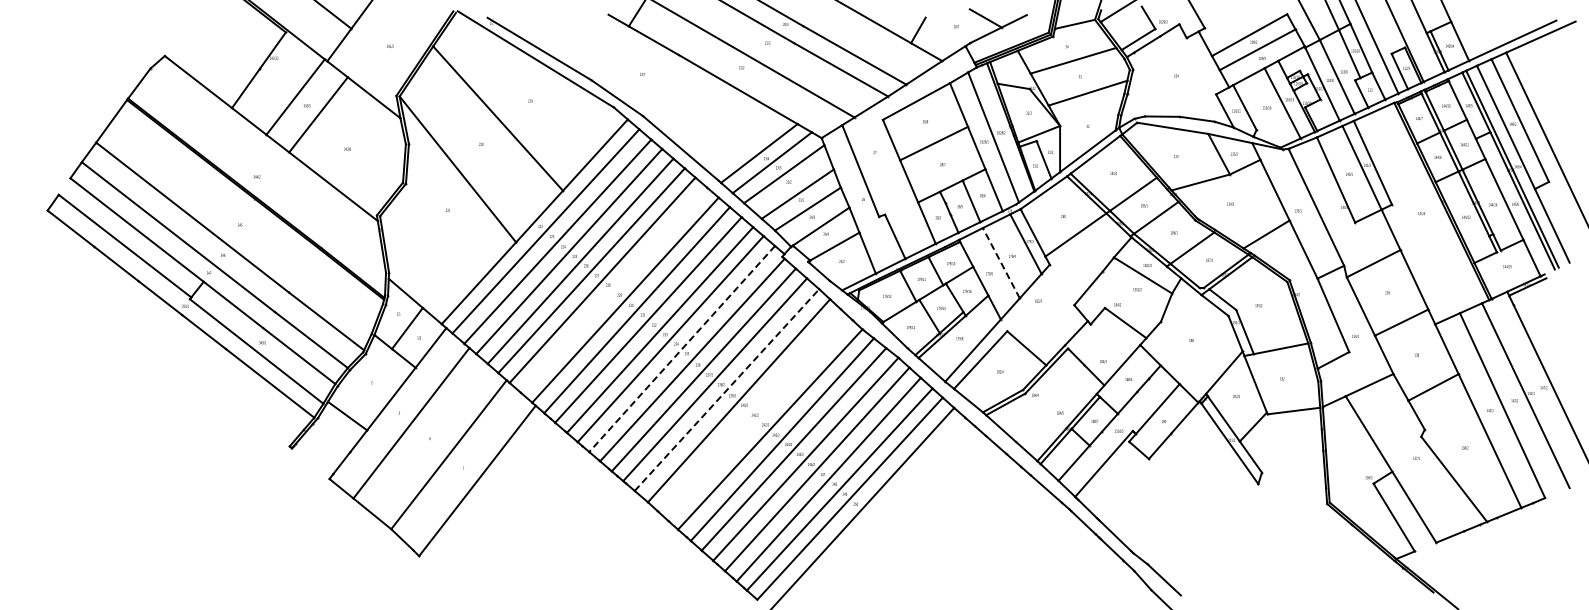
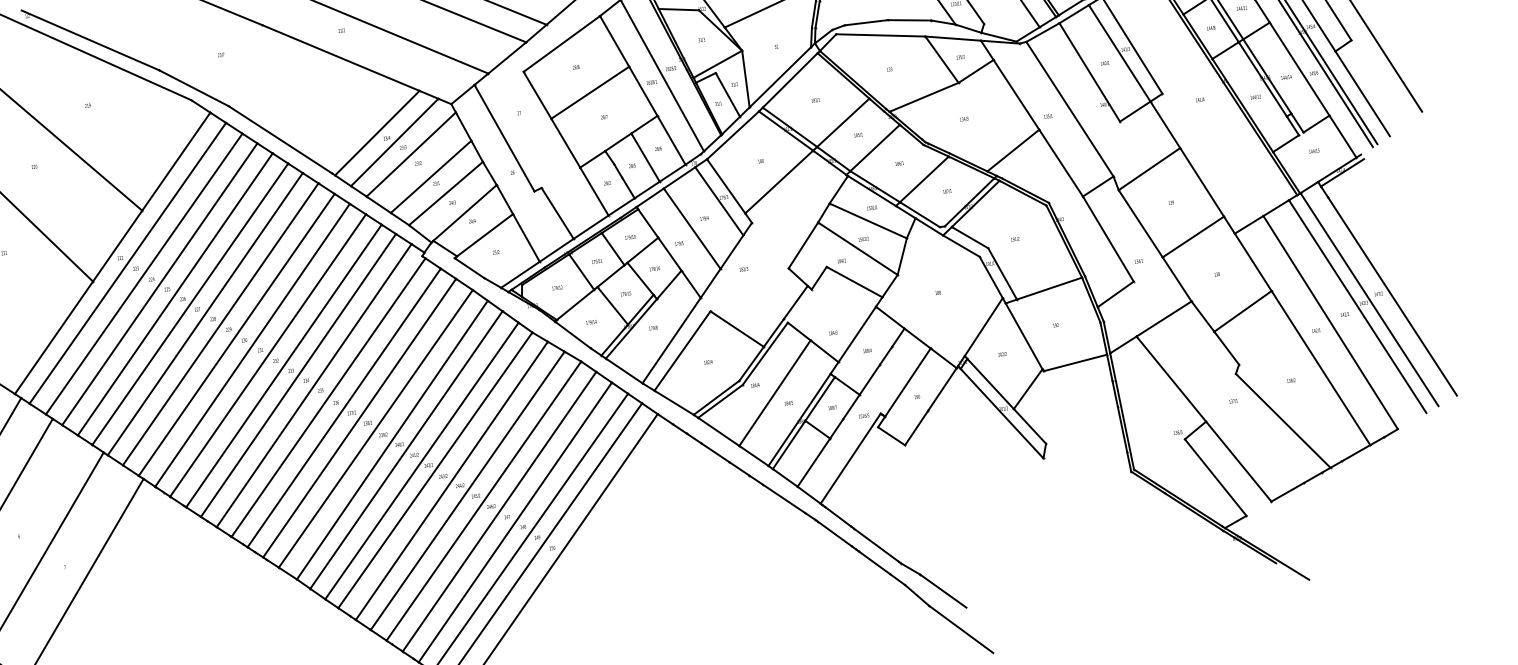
line: (1001, 263) -> (692, 229), dashed -> solid
line: (613, 289) -> (220, 323), added
line: (1131, 296) -> (857, 248), added
line: (682, 349) -> (314, 386), dashed -> solid
line: (726, 390) -> (375, 429), dashed -> solid
line: (1536, 390) -> (1369, 298), added
line: (1050, 403) -> (775, 393), added
line: (748, 410) -> (405, 450), added
line: (760, 420) -> (421, 460), added

